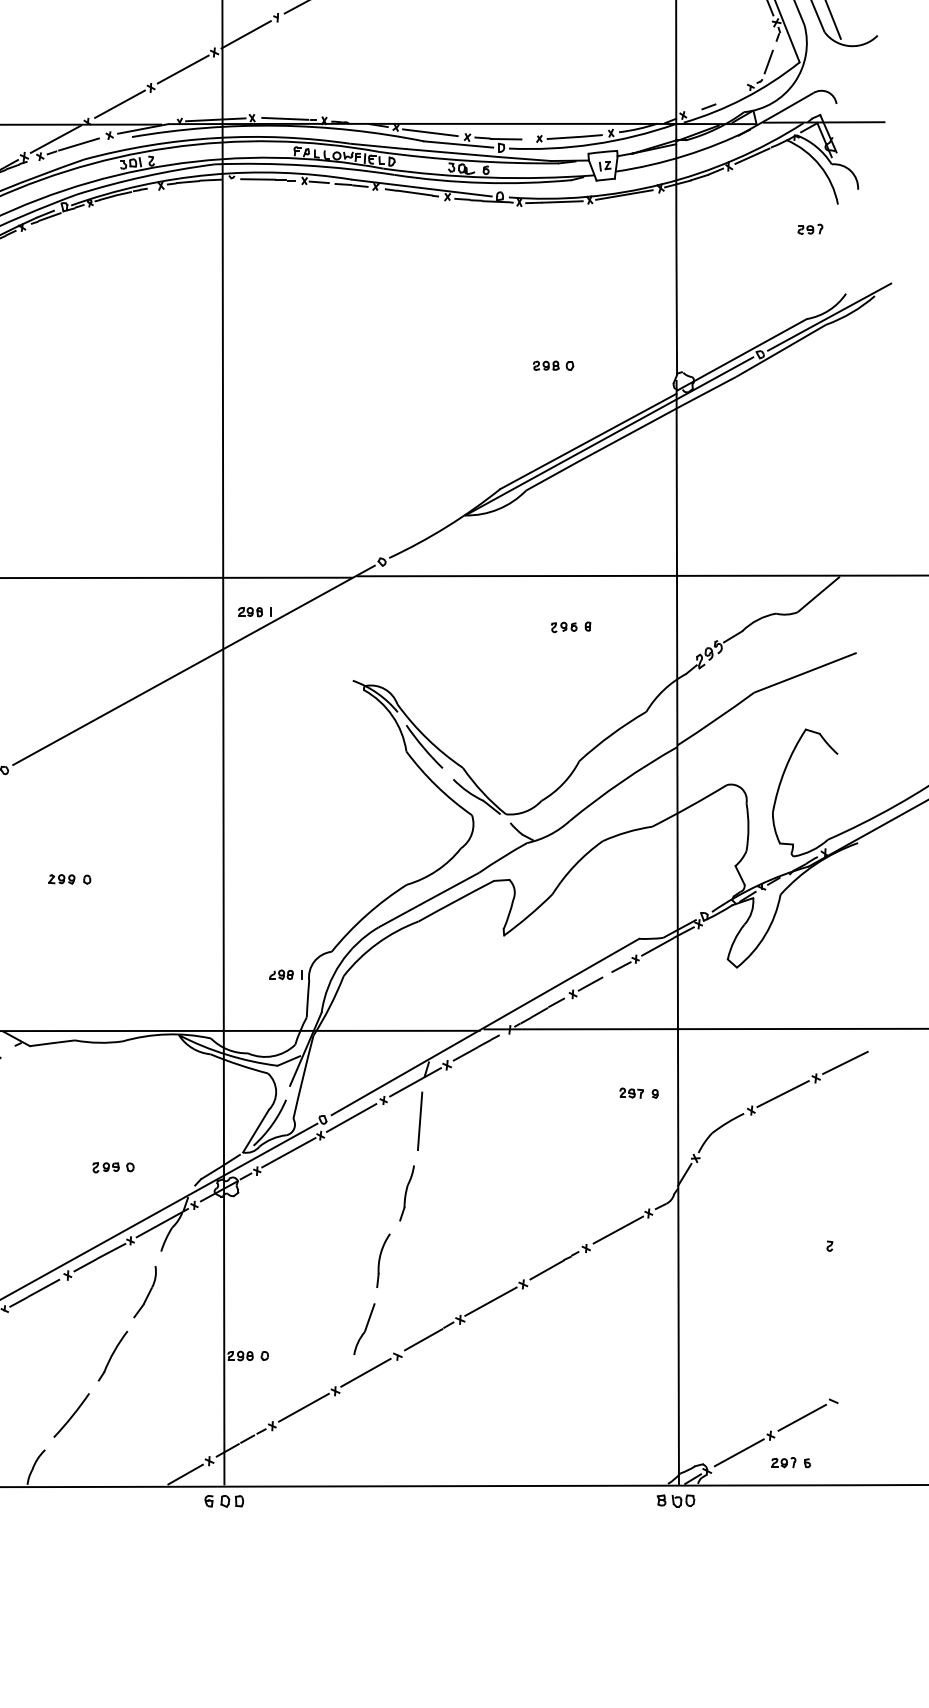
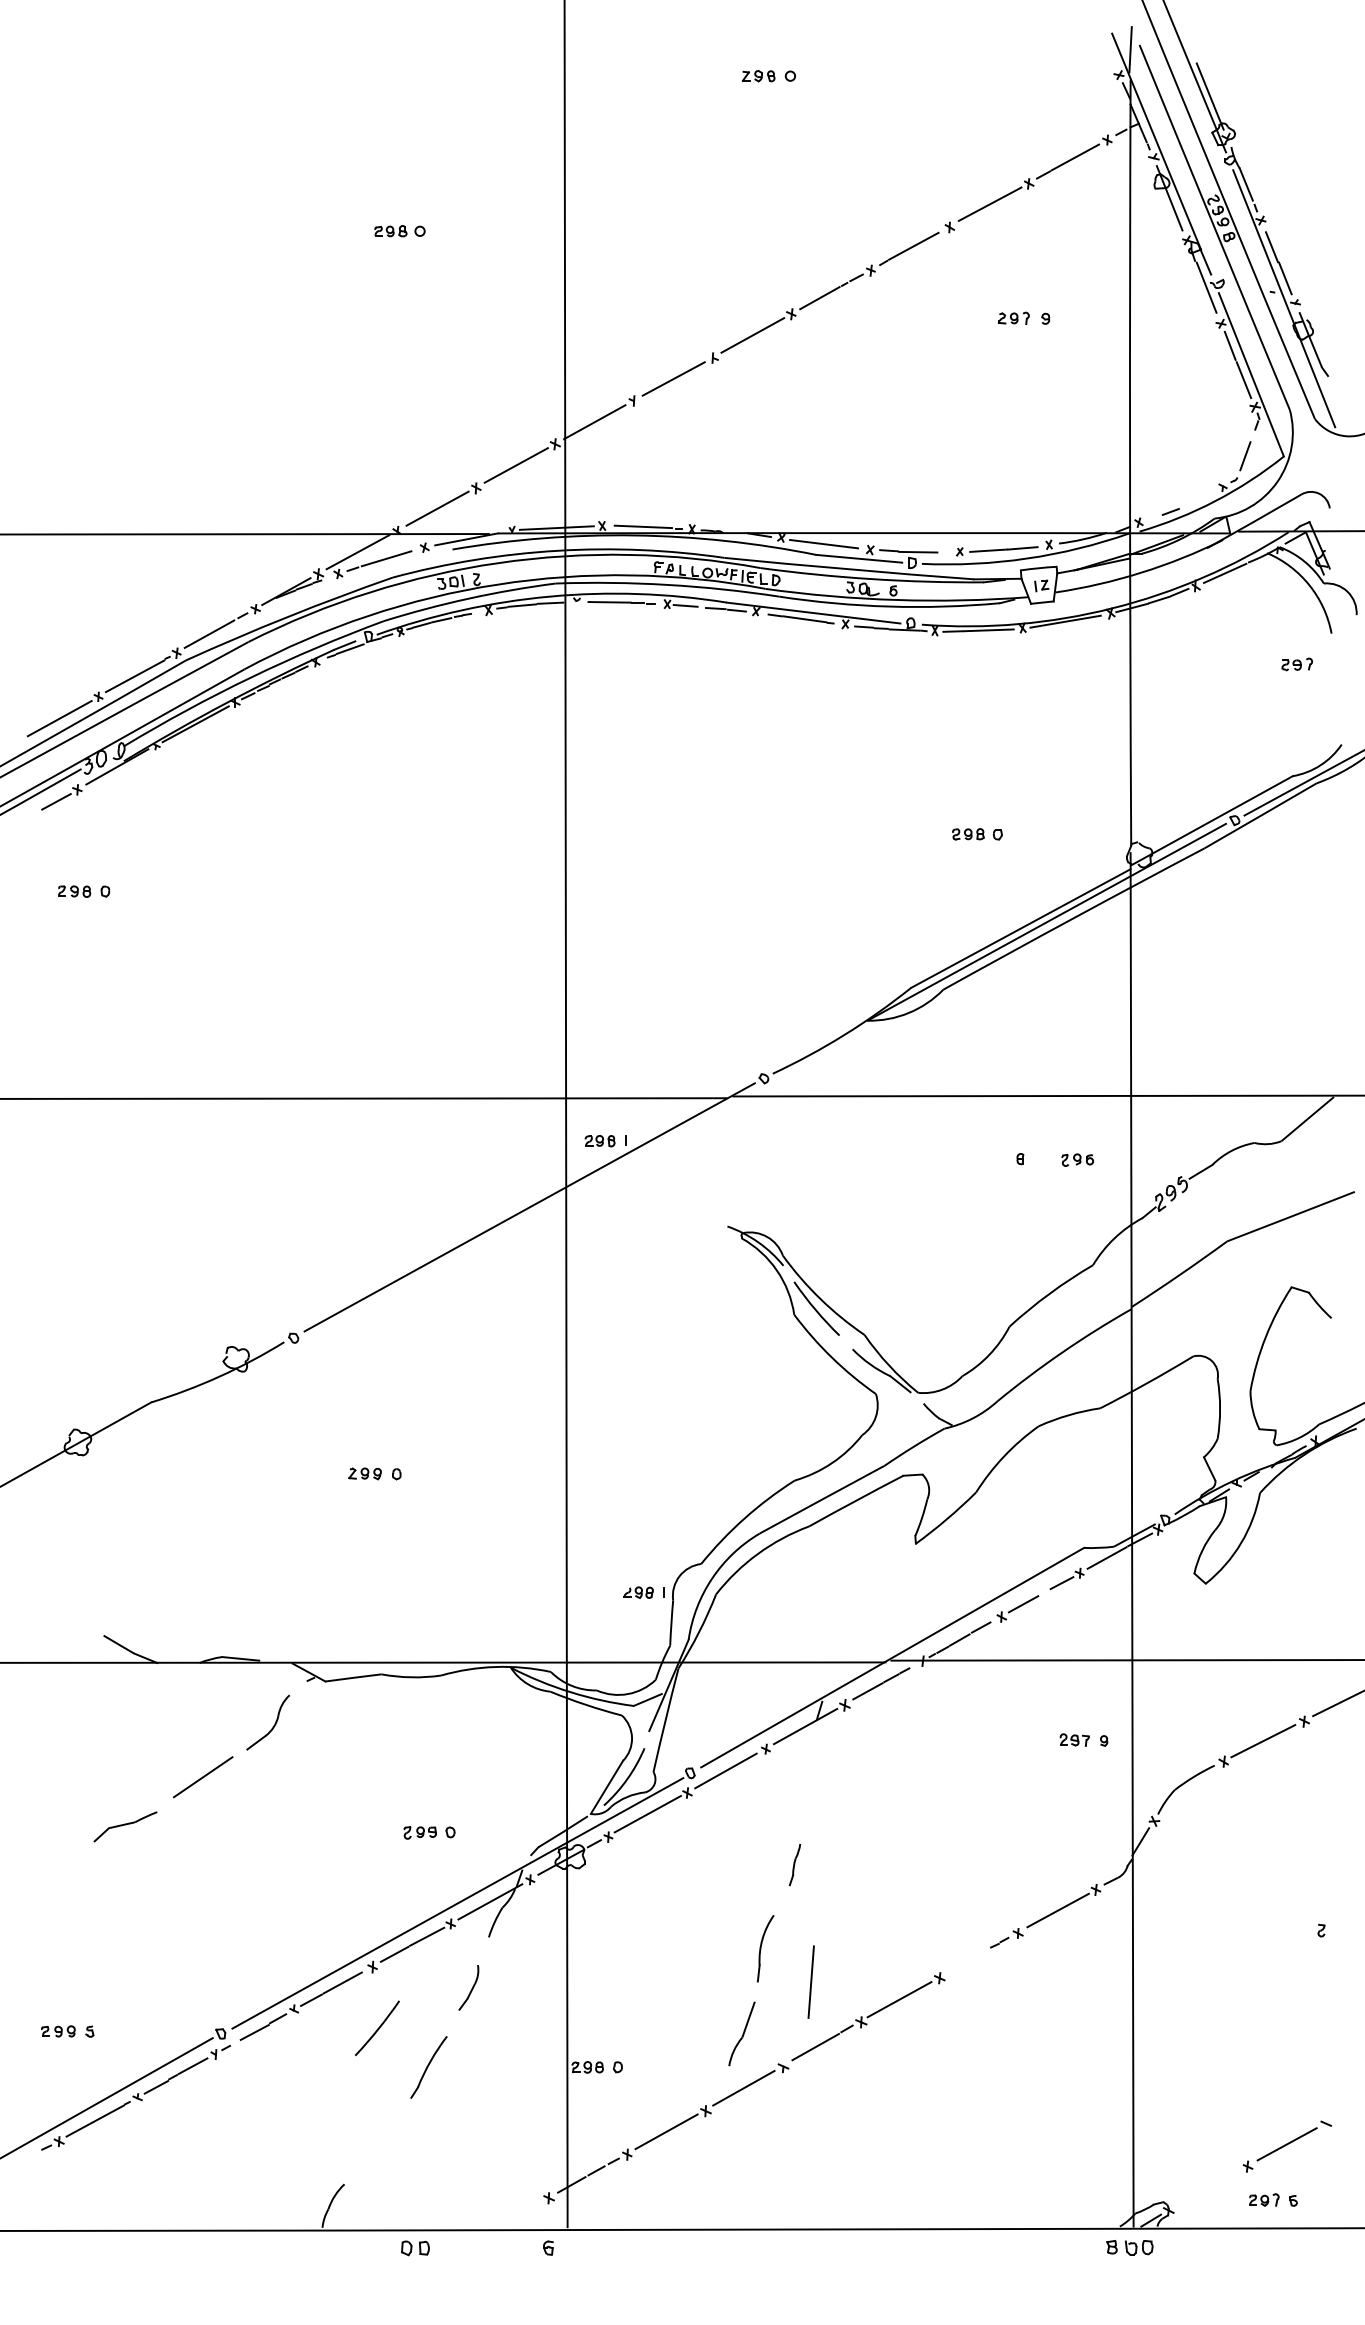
part: (564, 626) -> (1077, 1159), moved
line: (419, 1120) -> (810, 1981), moved
part: (406, 1193) -> (794, 1864), size x0.6
line: (546, 1269) -> (968, 1959), removed
part: (144, 1291) -> (468, 1987), size x0.7
arc: (72, 1414) -> (378, 2027), moved
line: (739, 1452) -> (1208, 2187), removed
line: (184, 1474) -> (518, 2214), removed
part: (232, 1501) -> (415, 2248), moved

